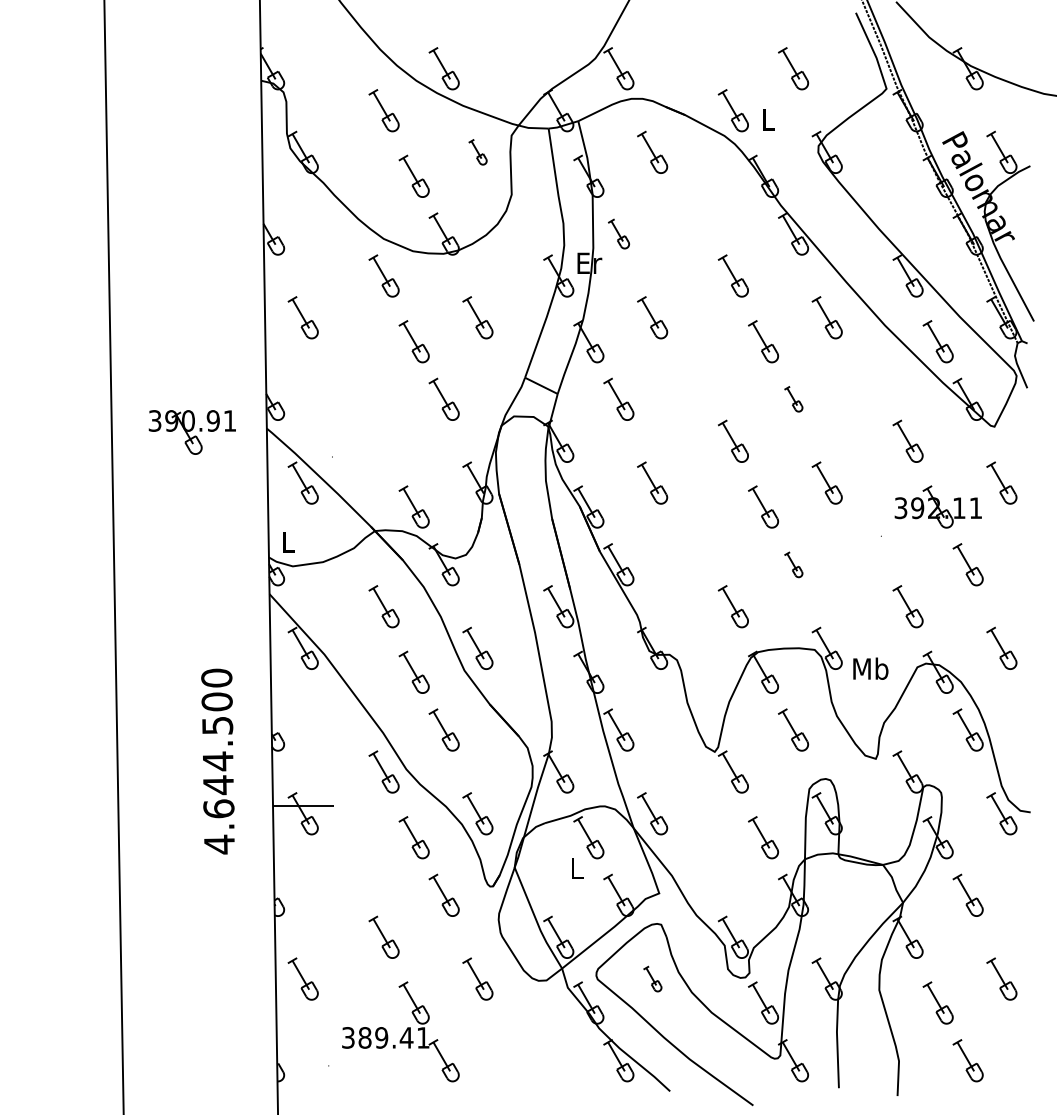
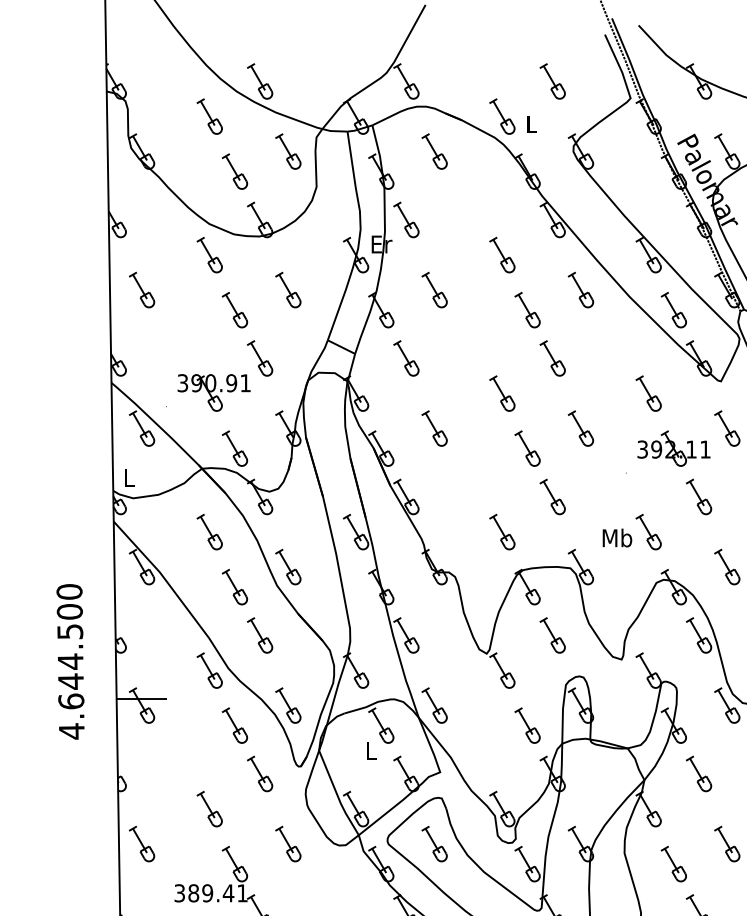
part: (477, 151) -> (287, 150), size x1.67
part: (618, 233) -> (406, 219), size x1.43
part: (793, 398) -> (552, 357), size x1.67
part: (191, 432) -> (213, 392), moved
part: (793, 564) -> (552, 496), size x1.67
text: (870, 668) -> (617, 537), moved
part: (652, 978) -> (434, 843), size x1.67

